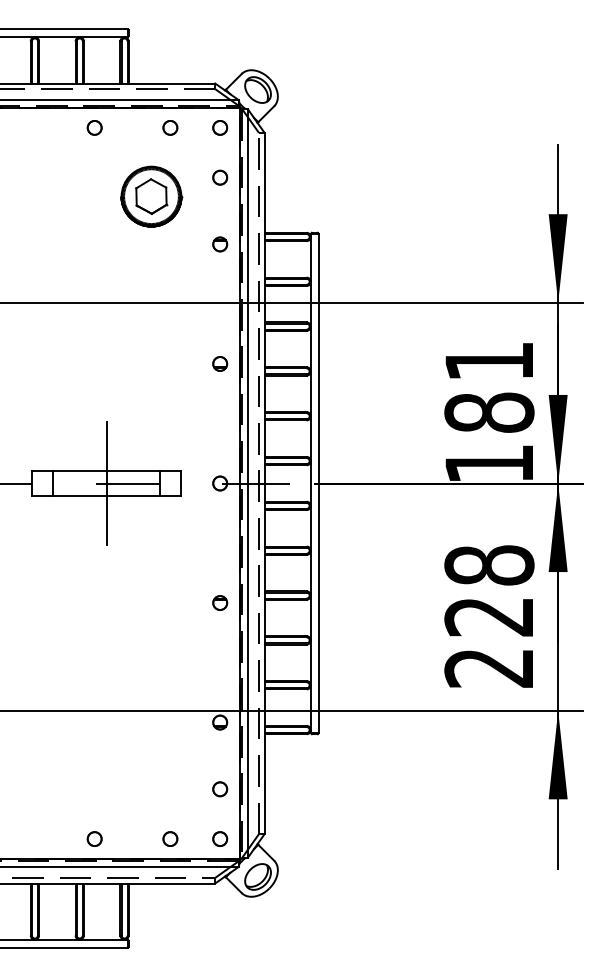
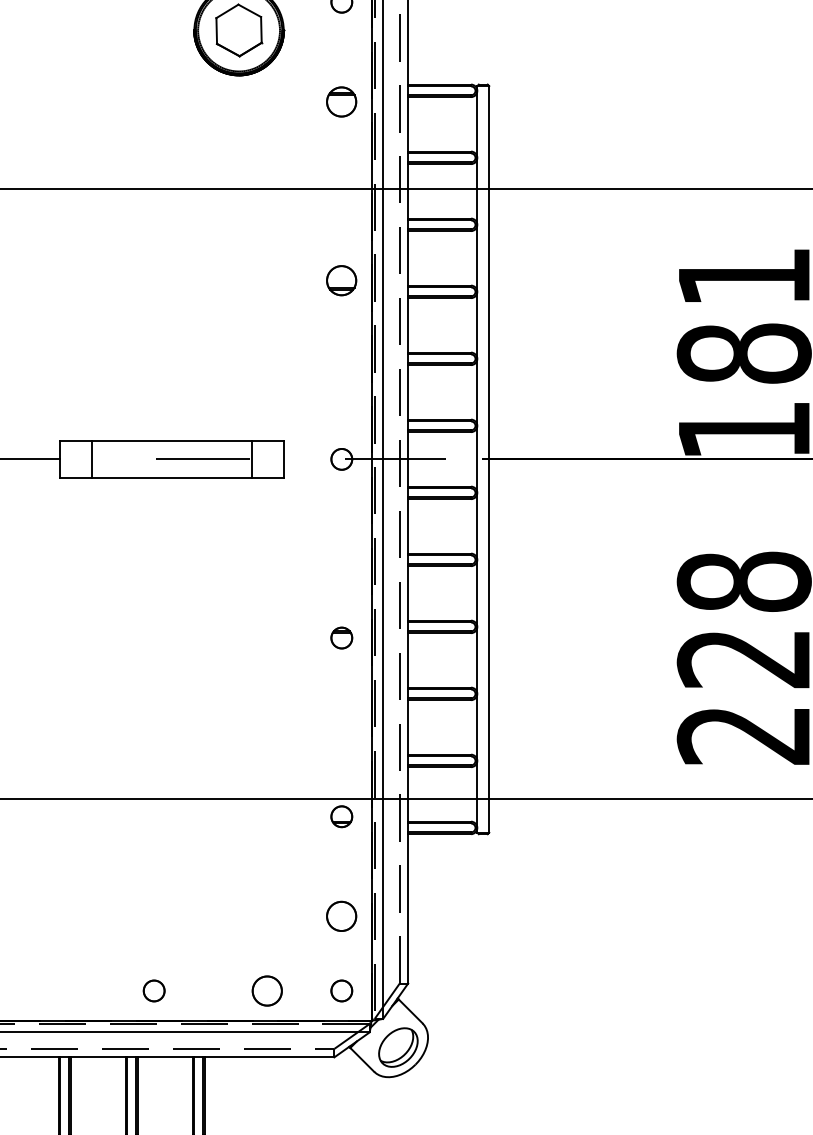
part: (220, 244) -> (342, 102), size x1.4
part: (220, 363) -> (342, 279), size x1.4
line: (106, 483) -> (171, 459), removed
part: (220, 789) -> (342, 916), size x1.4
part: (170, 838) -> (267, 990), size x1.4

